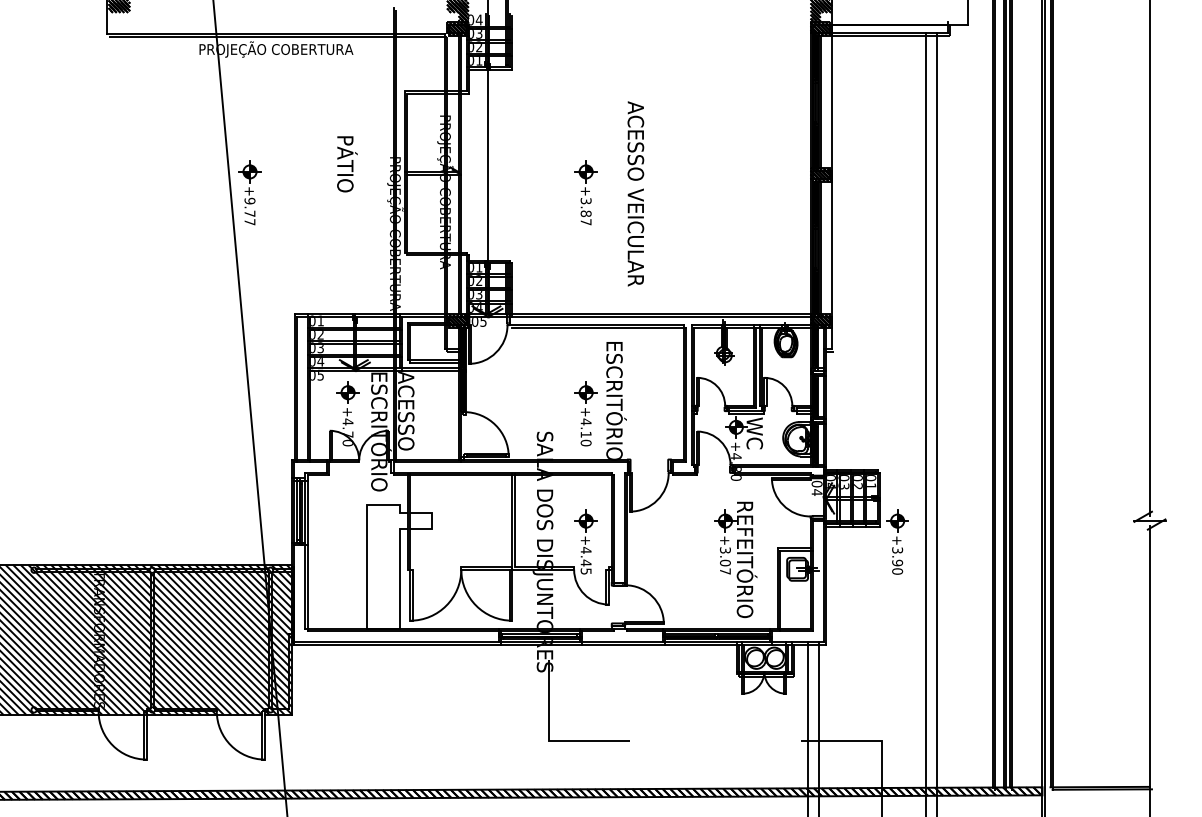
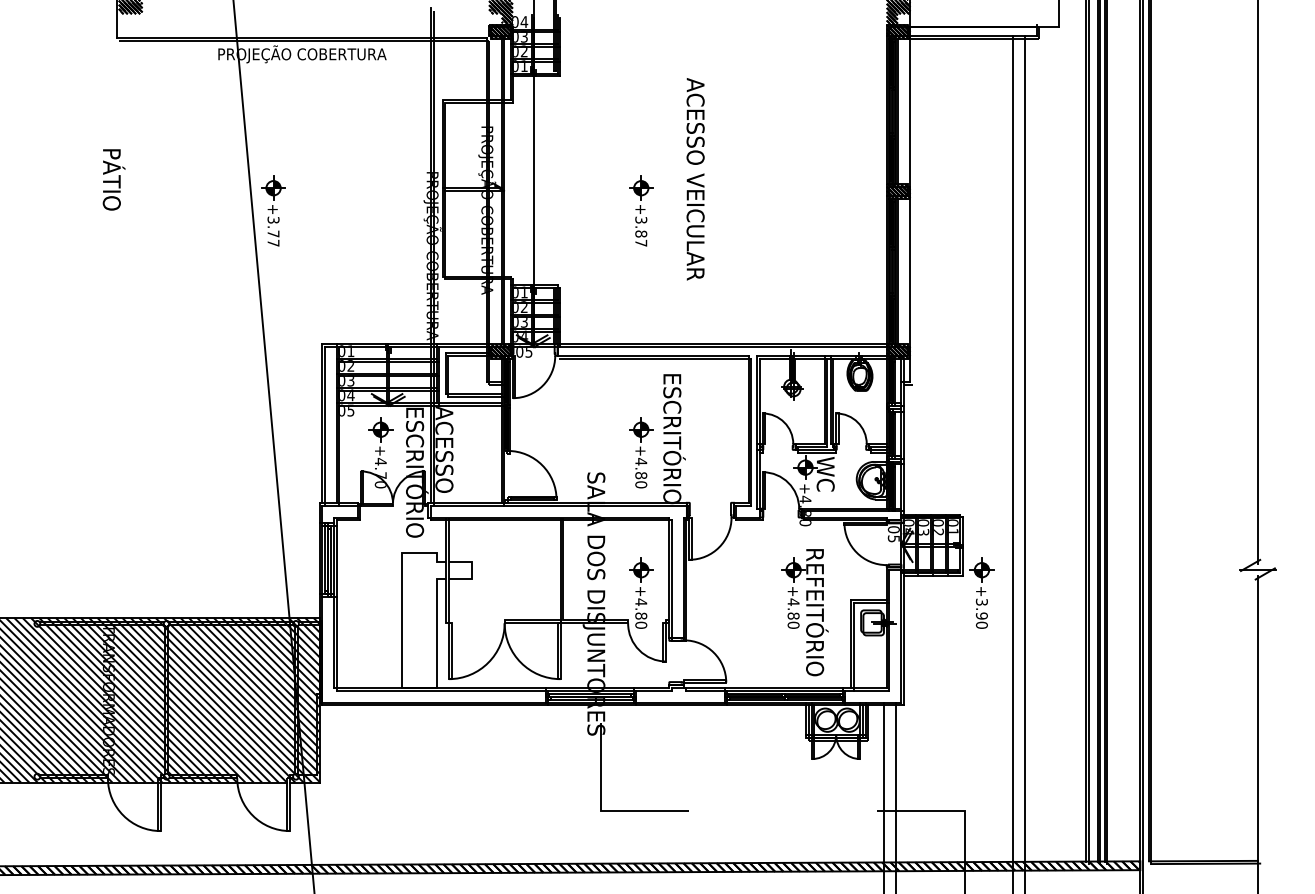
text: (346, 163) -> (113, 179), moved
text: (635, 194) -> (695, 179), moved
text: (249, 200) -> (273, 219), +9.77 -> +3.77
text: (586, 434) -> (641, 475), +4.10 -> +4.80
text: (816, 492) -> (893, 538), 04 -> 05
text: (725, 560) -> (793, 613), +3.07 -> +4.80
text: (586, 567) -> (641, 620), +4.45 -> +4.80

